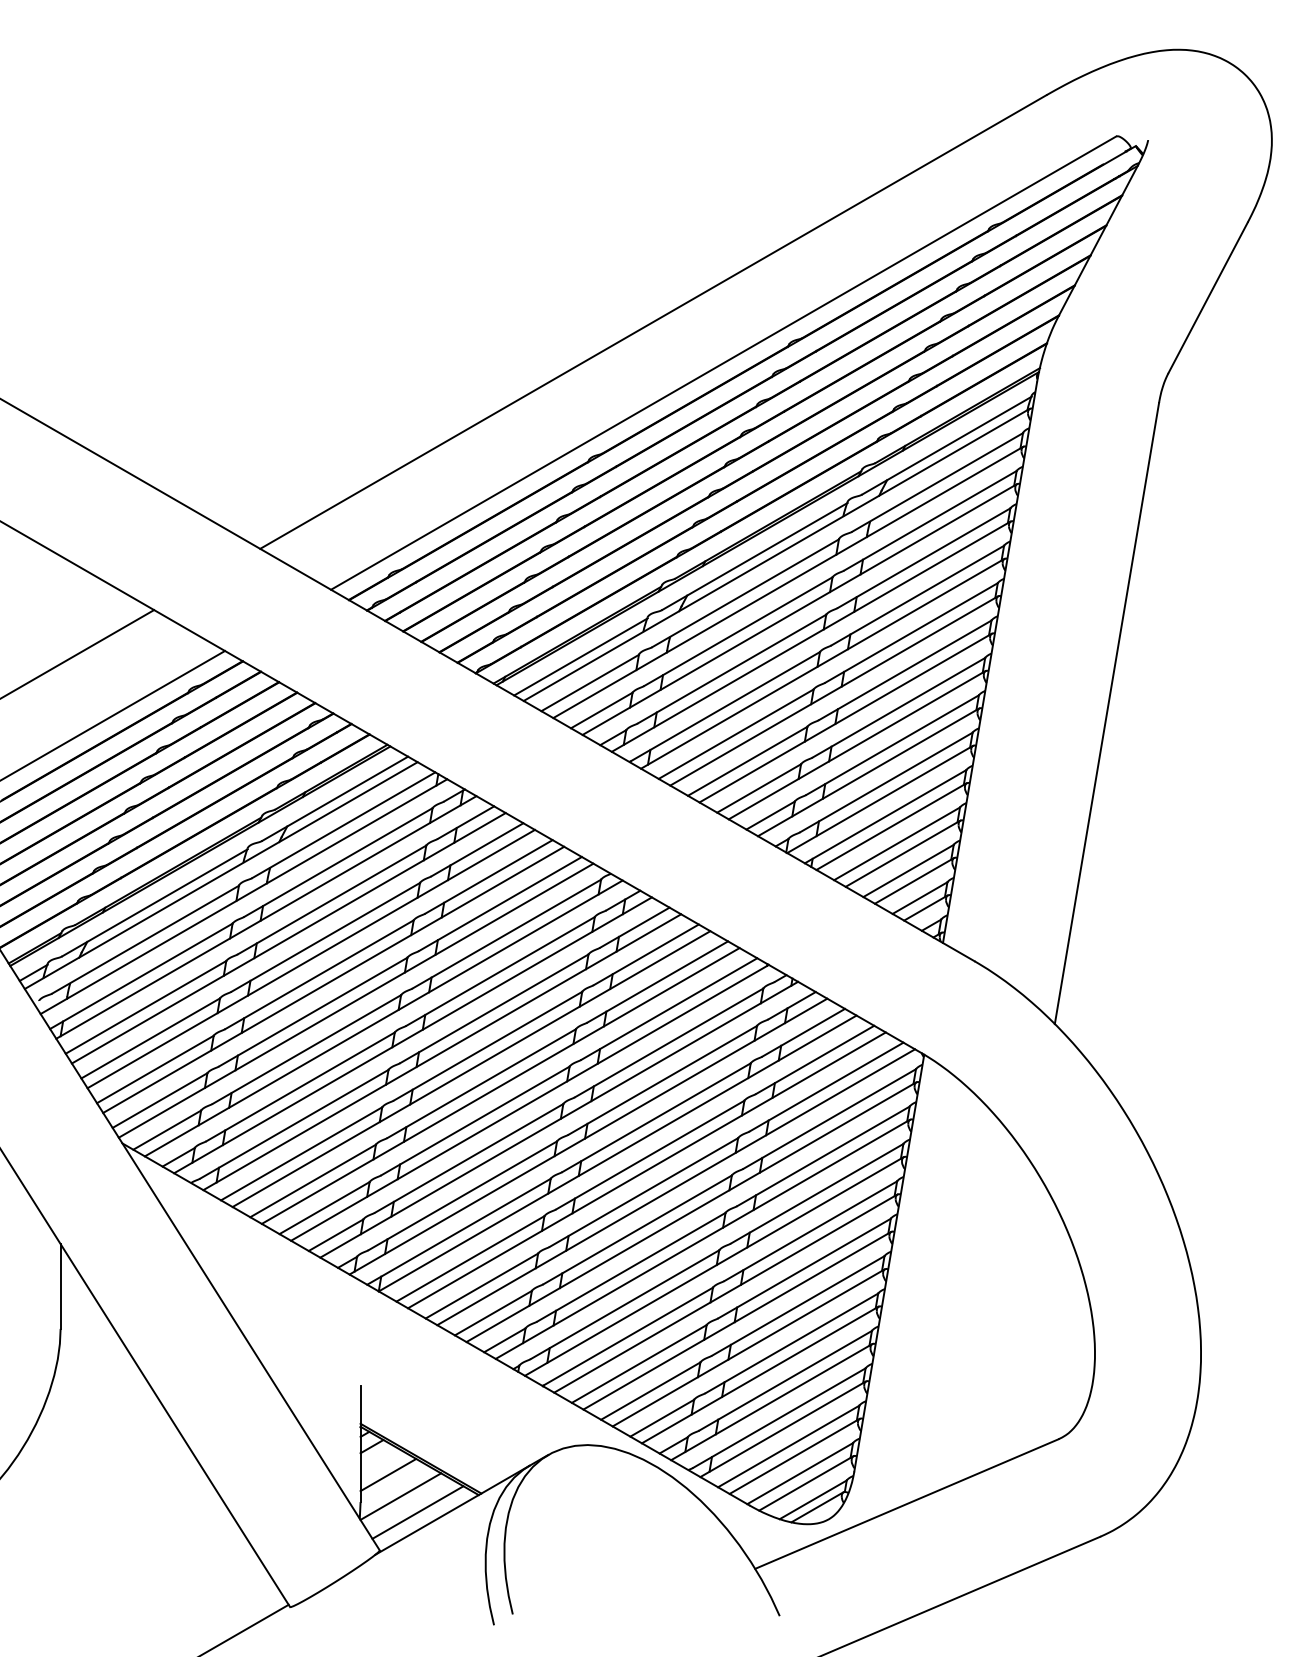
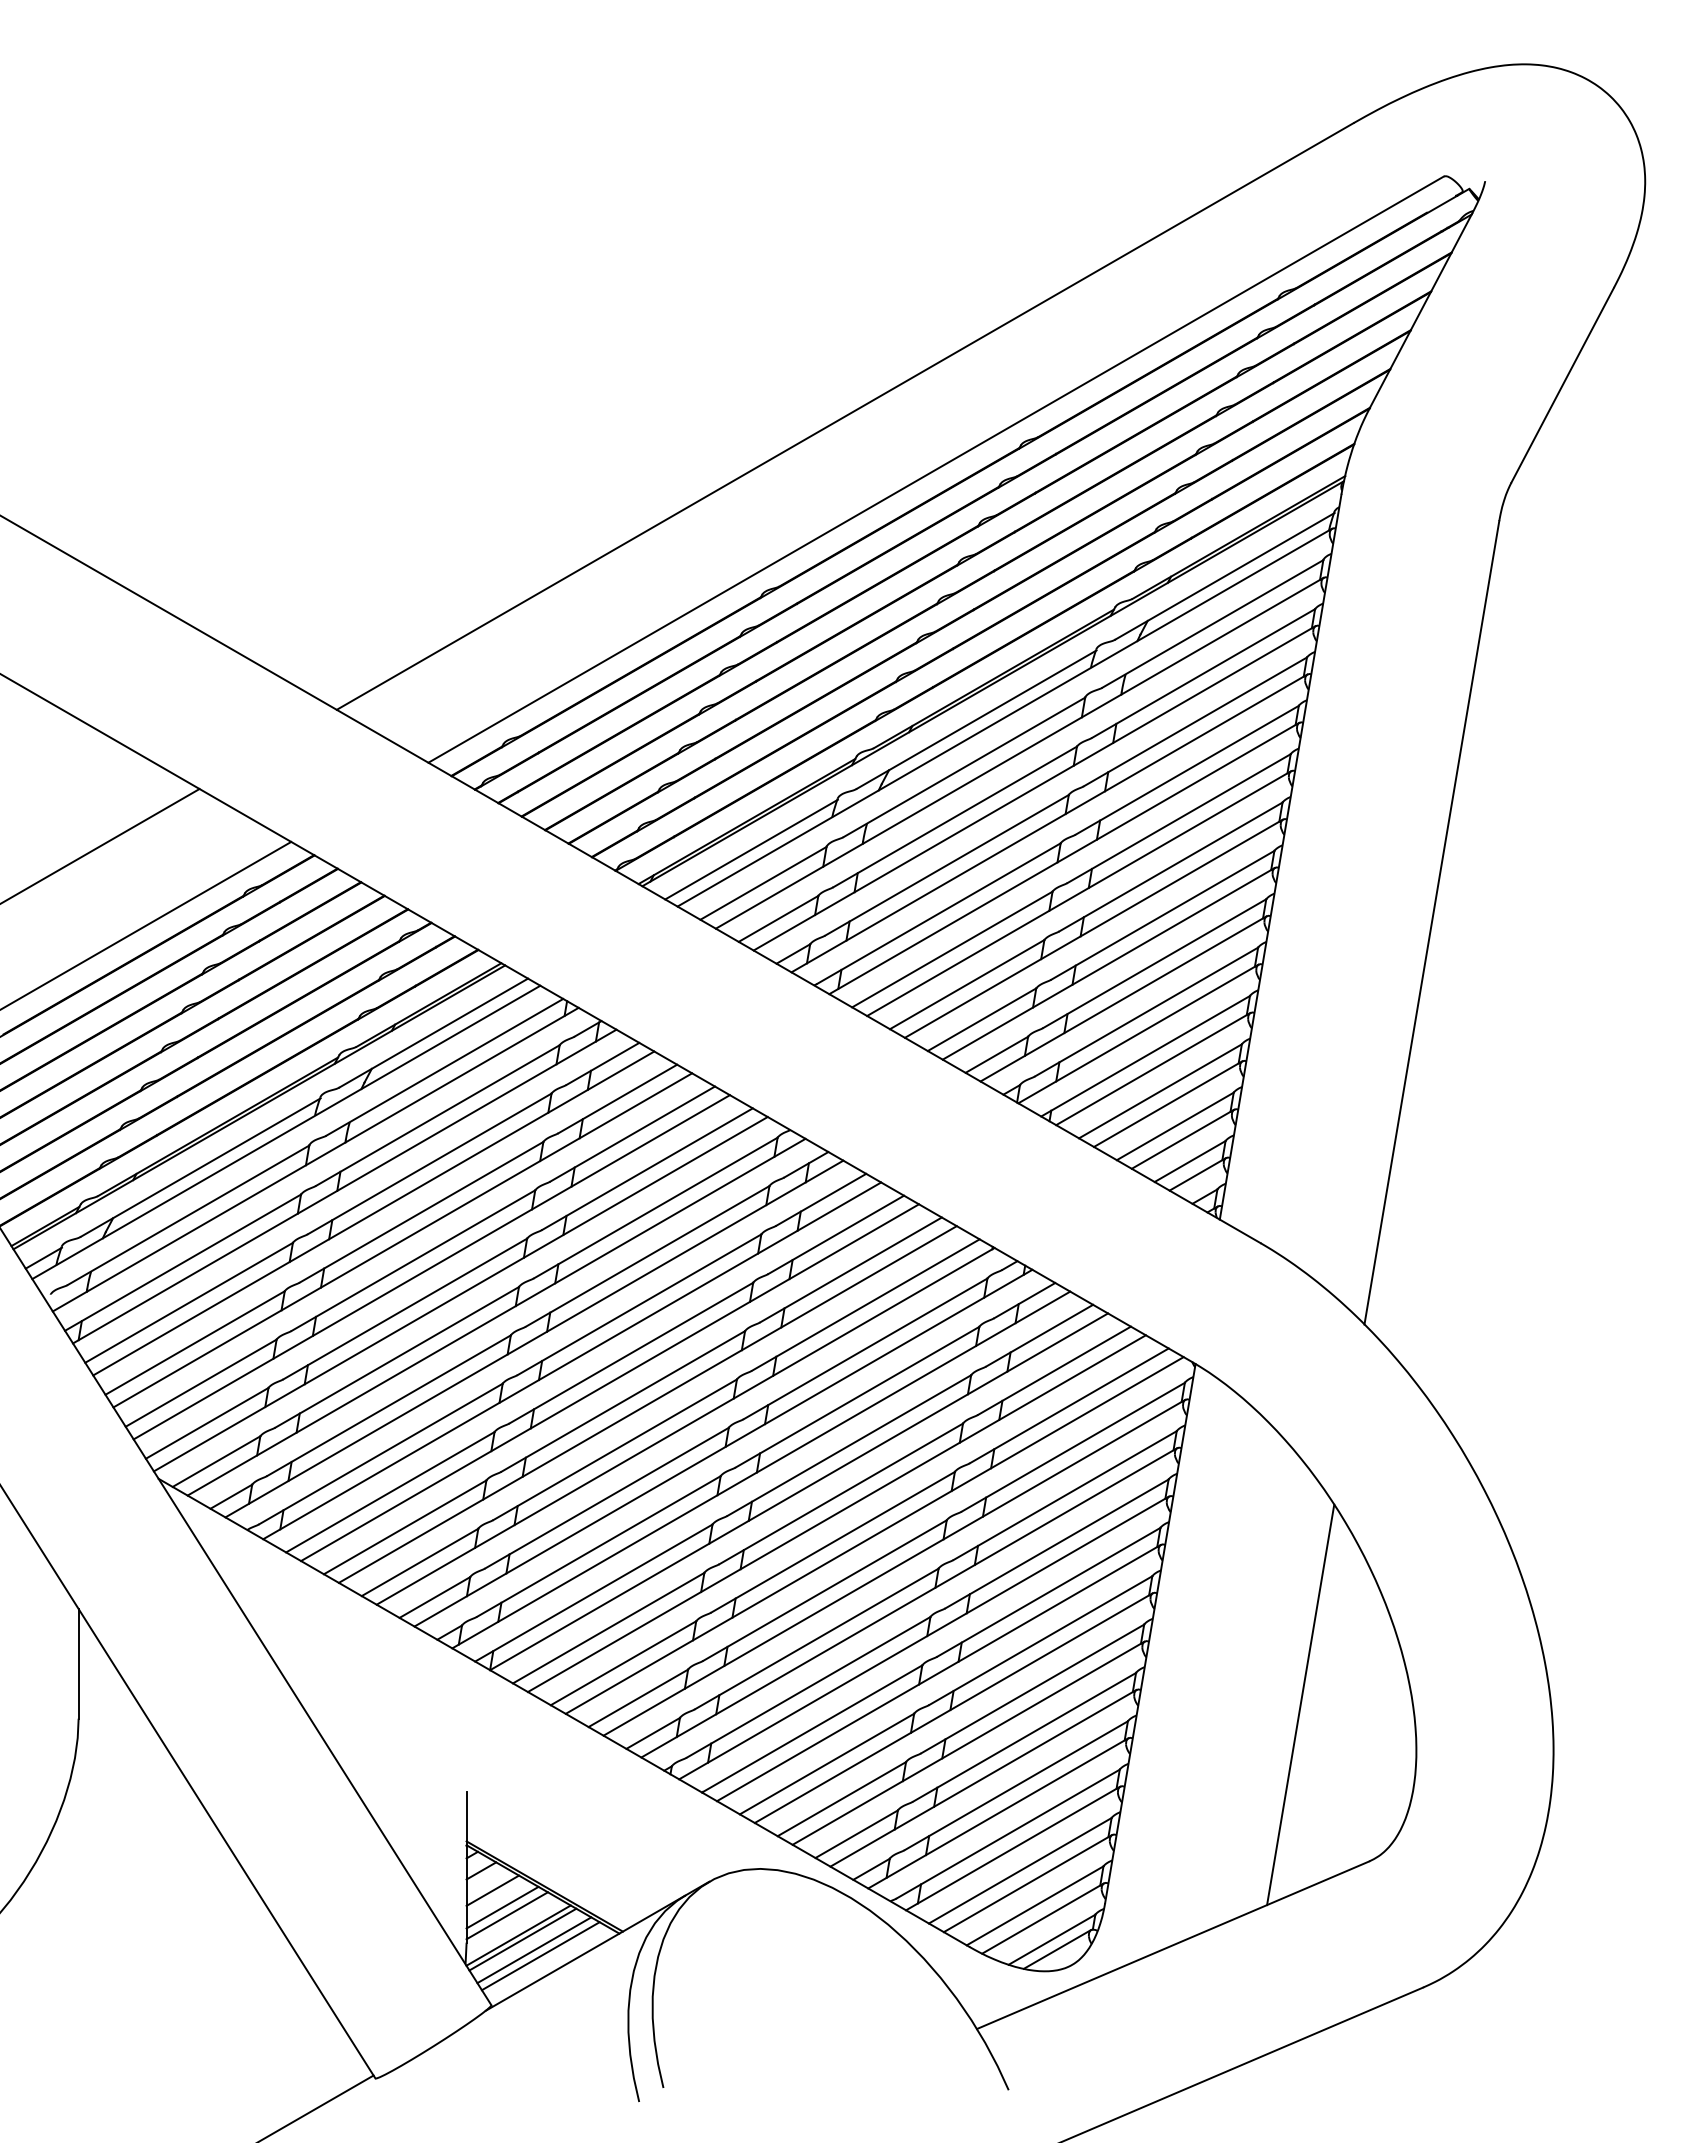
line: (1005, 1317) -> (1300, 1704), added
line: (380, 1461) -> (492, 1890), added
line: (391, 1481) -> (506, 1915), added
line: (403, 1499) -> (522, 1939), added
line: (413, 1508) -> (534, 1950), added

